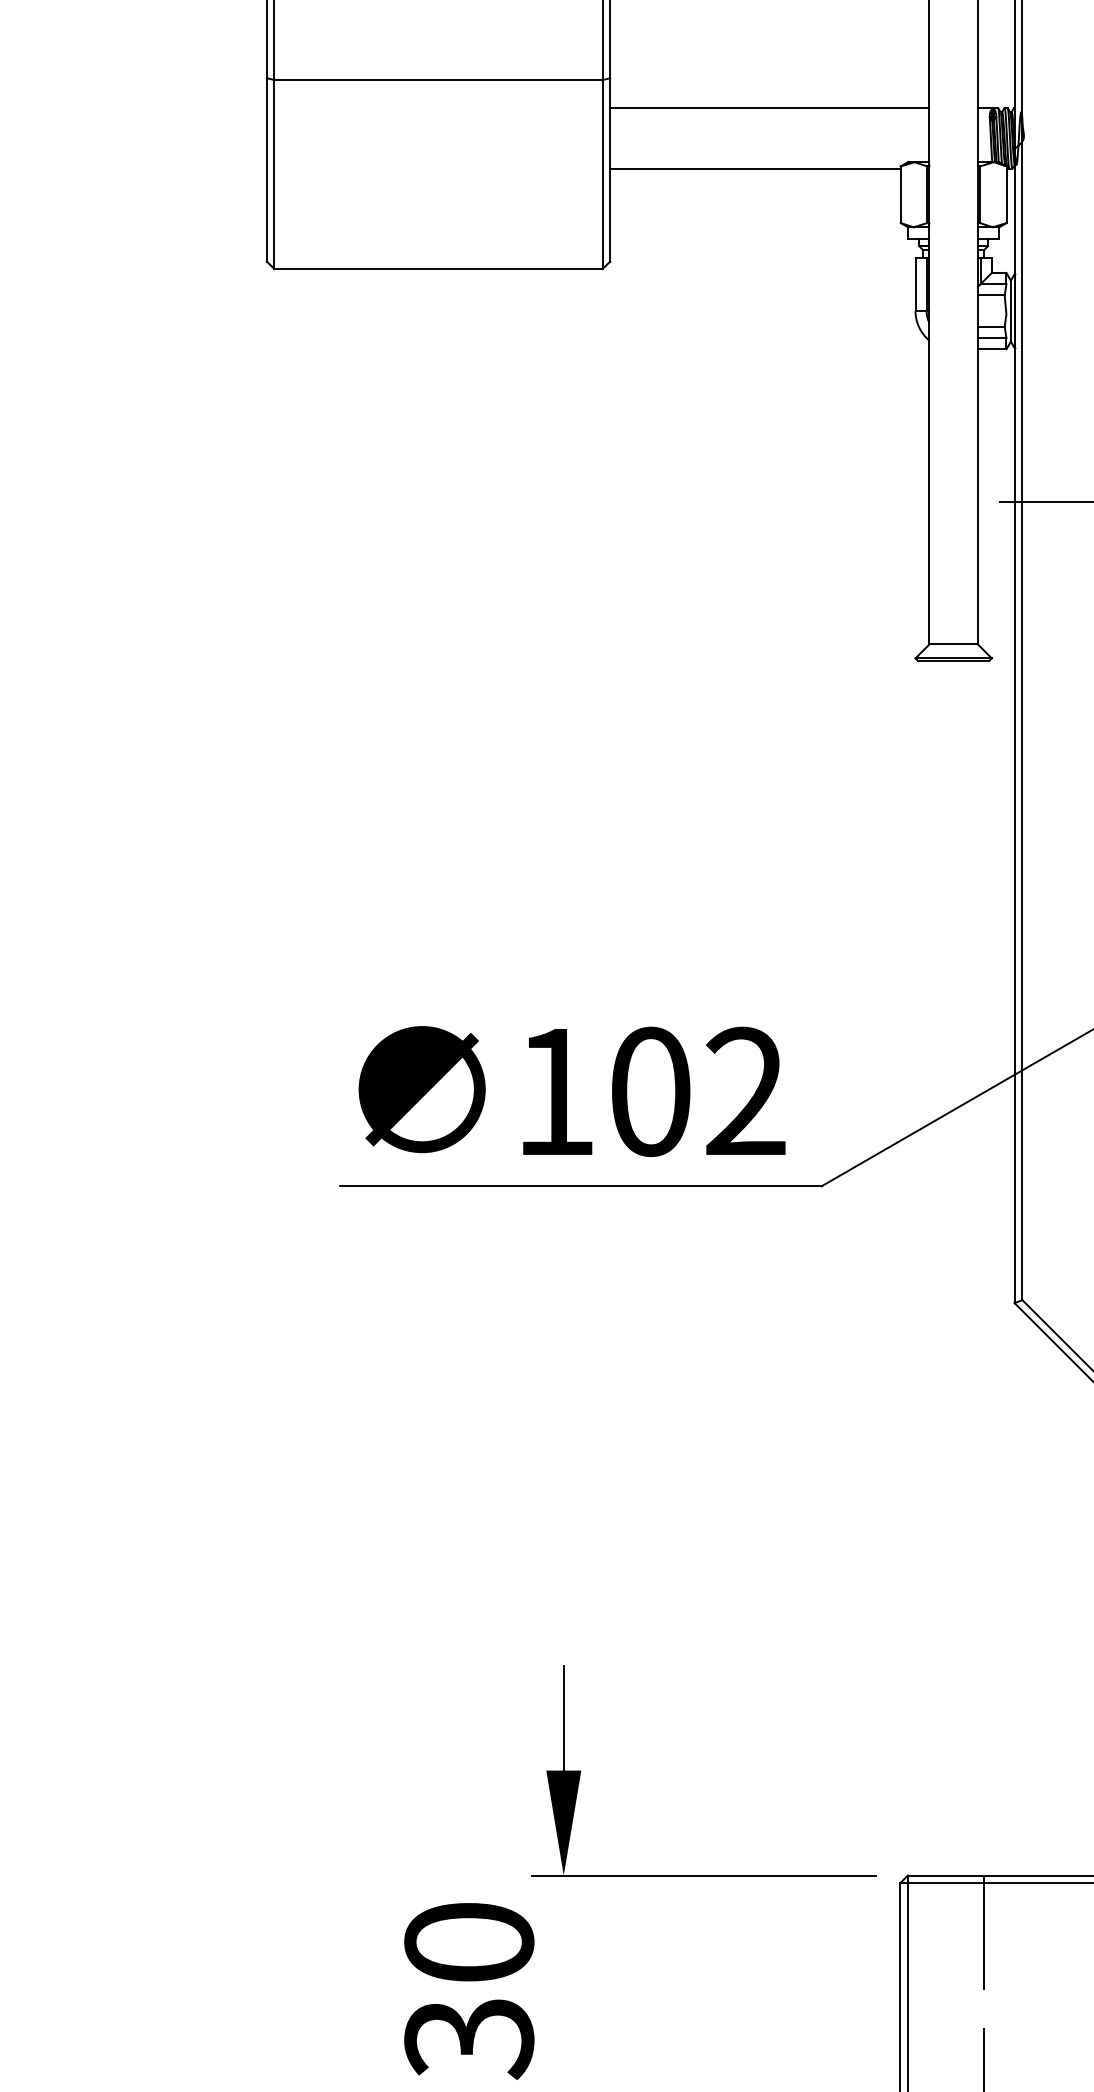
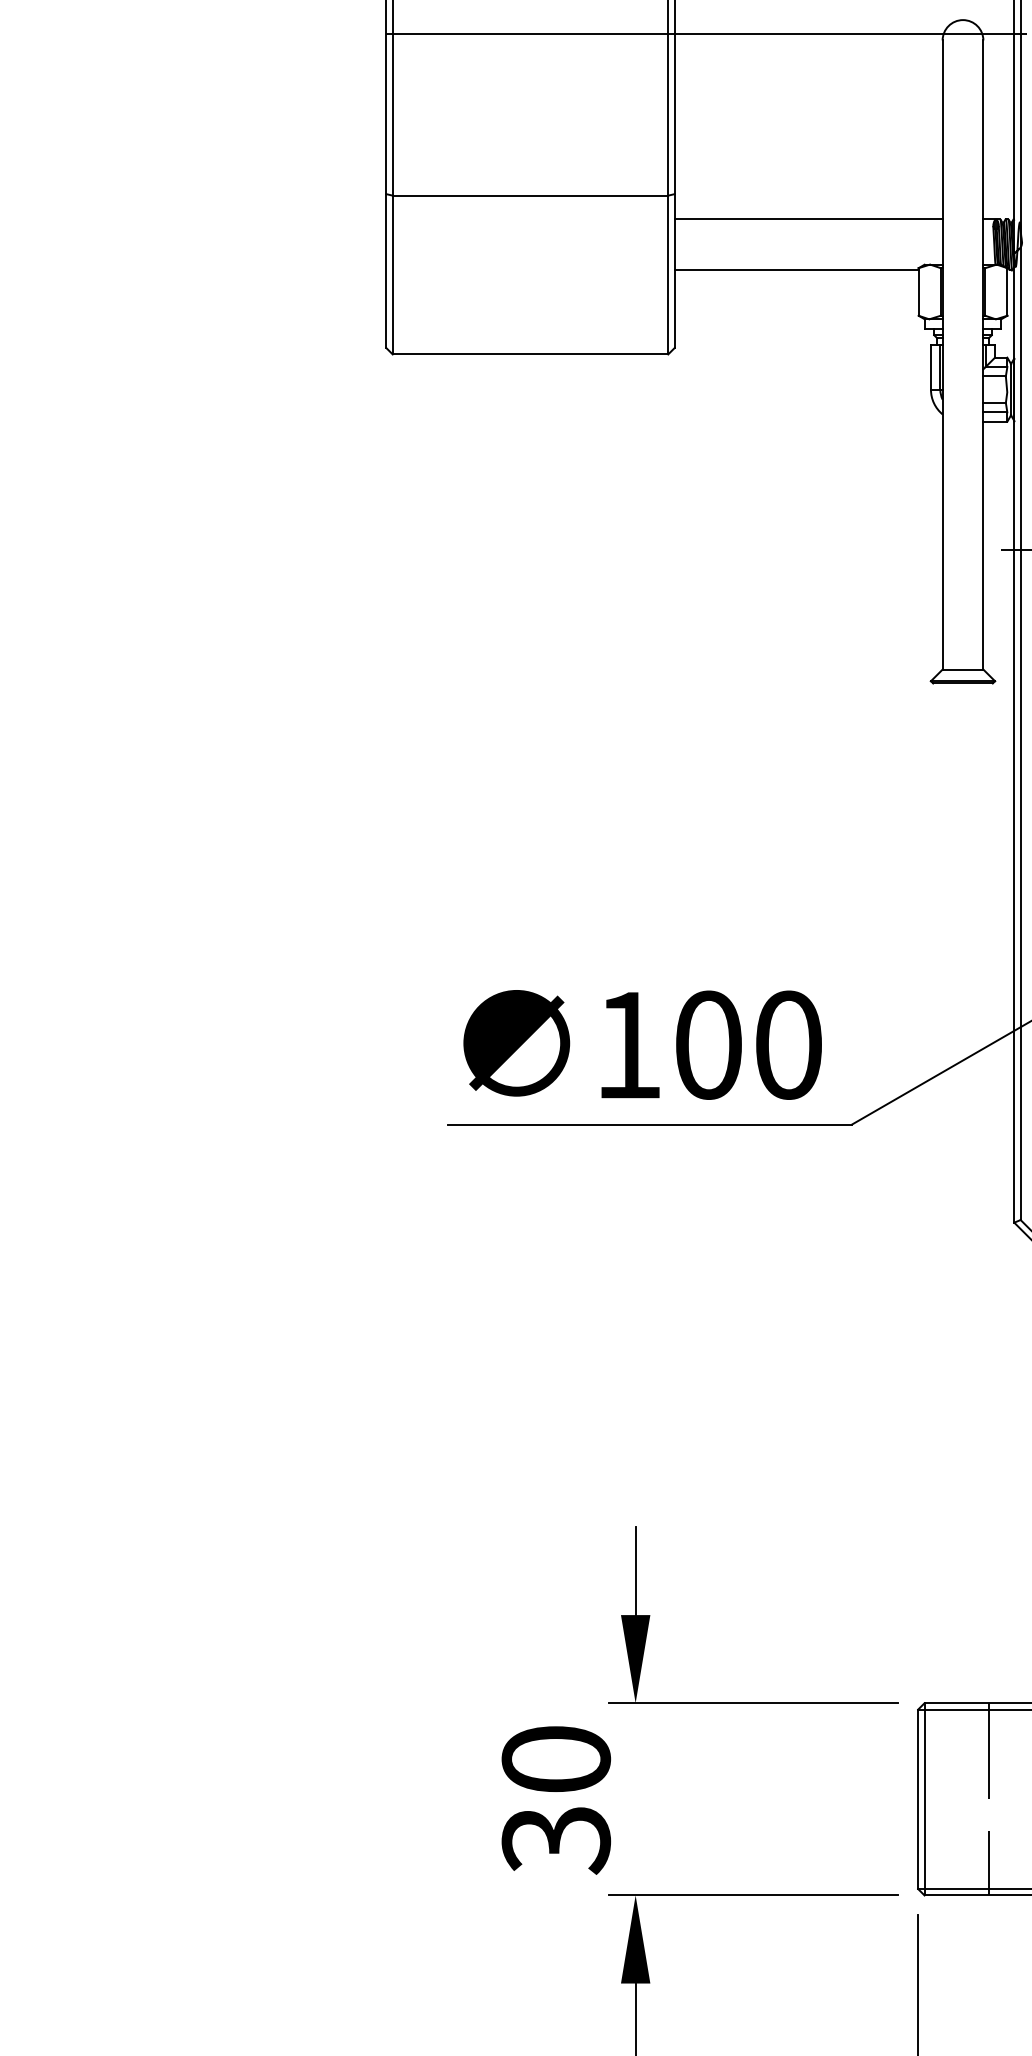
text: (745, 1091) -> (788, 1044), 102 -> 100

